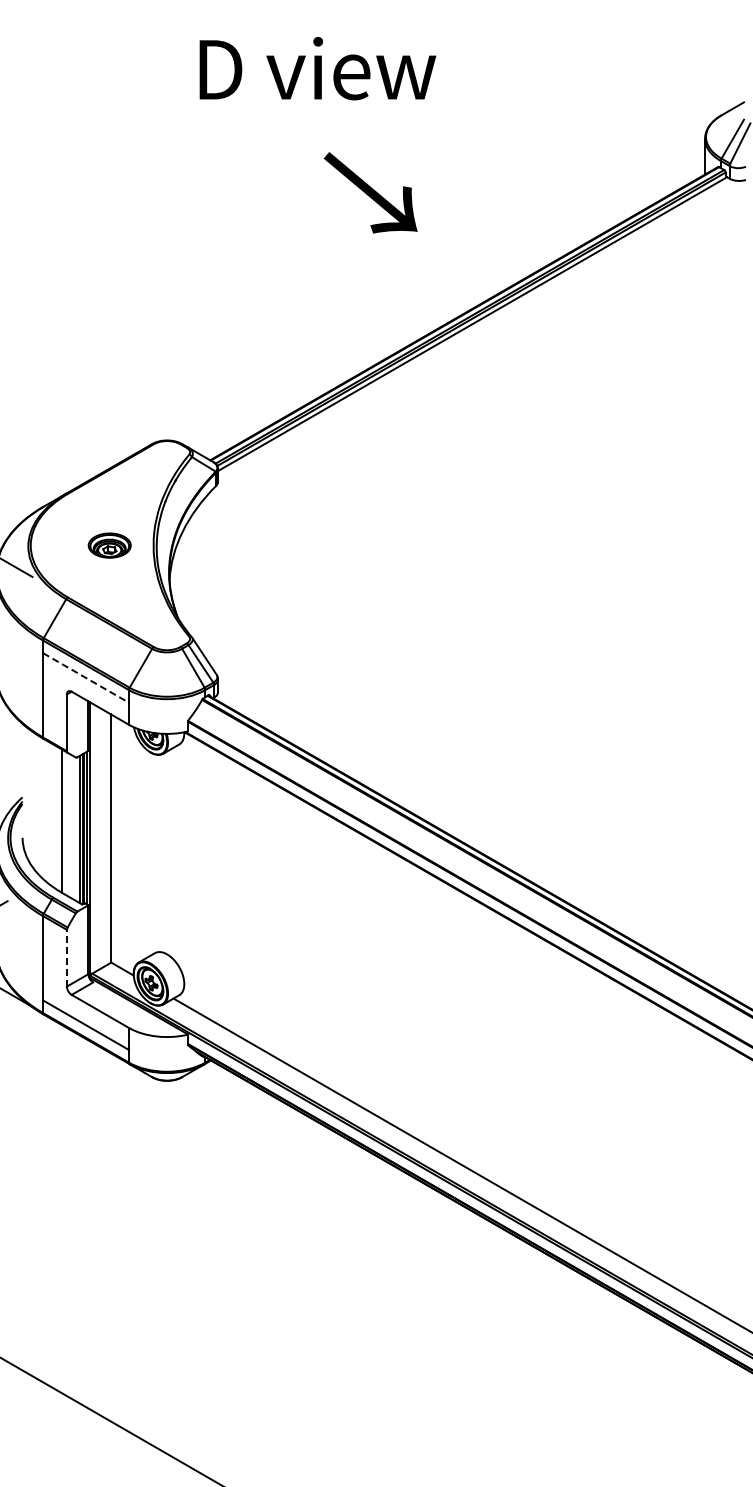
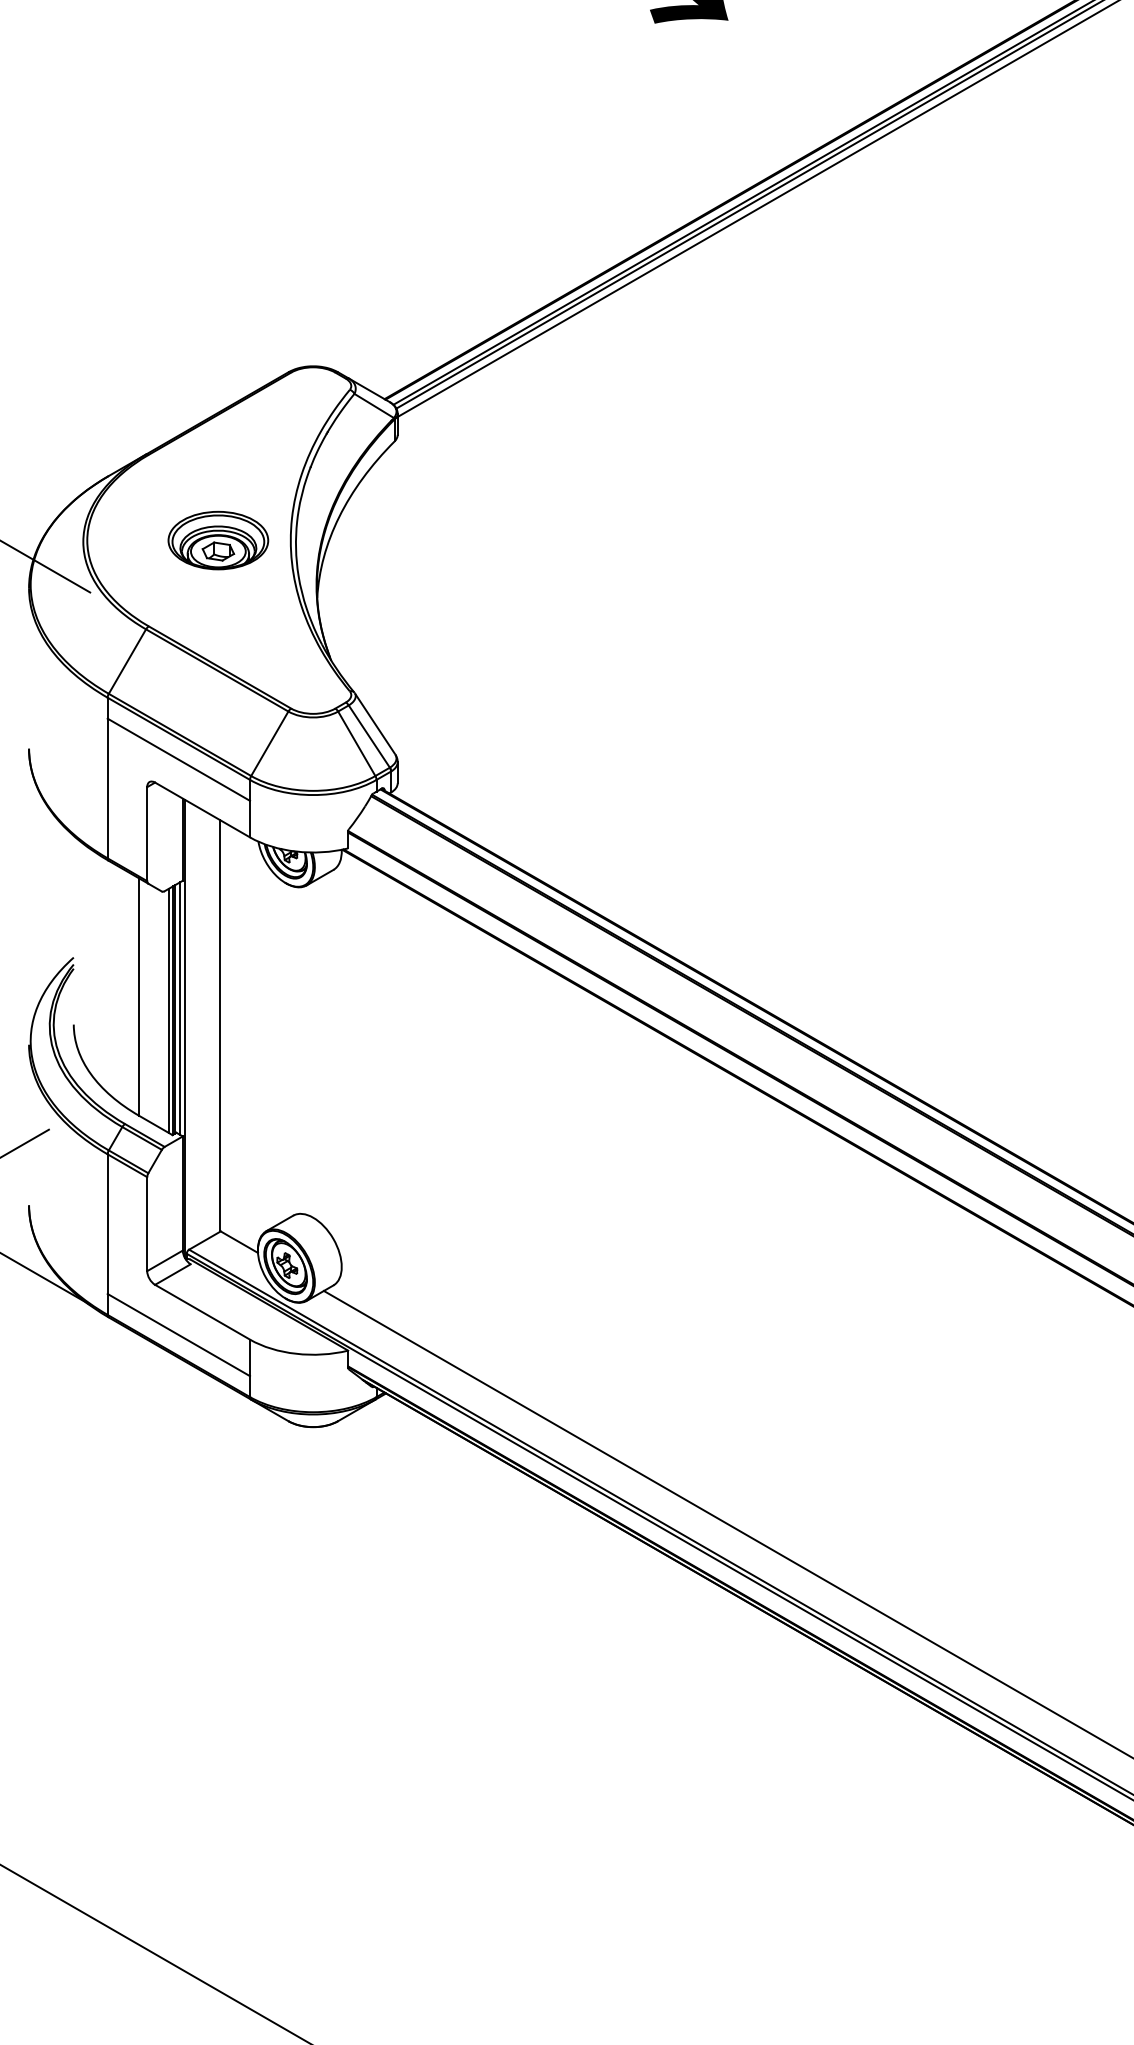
part: (109, 545) -> (217, 540), size x1.43
line: (86, 677) -> (179, 759), dashed -> solid
line: (66, 957) -> (146, 1222), dashed -> solid

